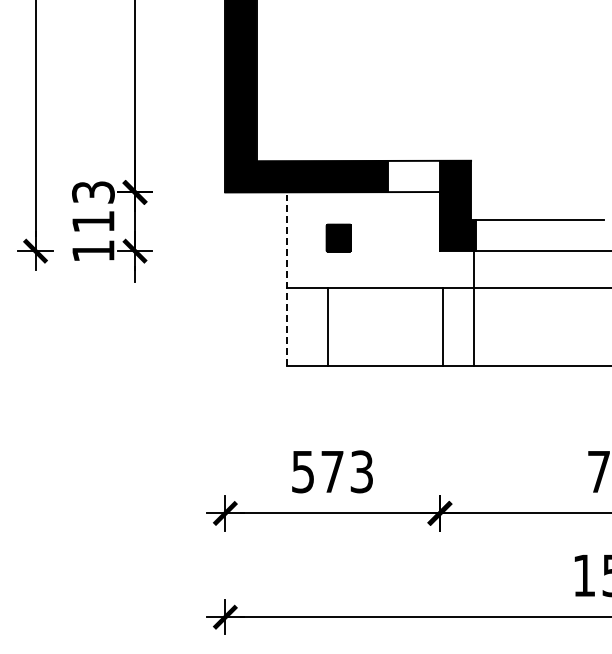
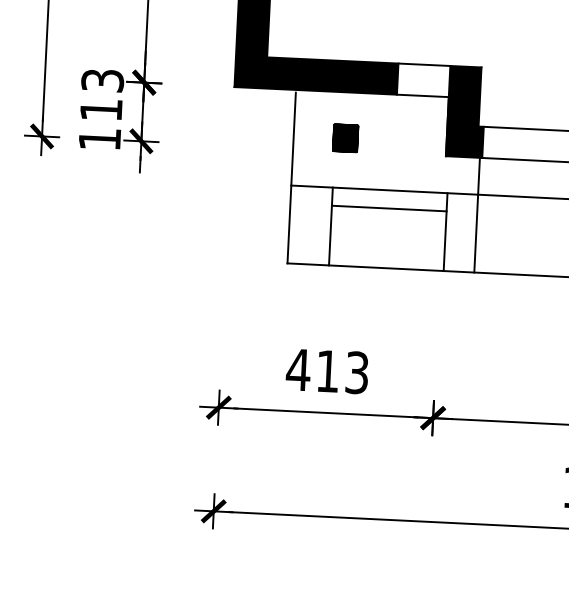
line: (286, 280) -> (291, 178), dashed -> solid
line: (385, 306) -> (388, 208), added
text: (316, 472) -> (311, 371), 573 -> 413

